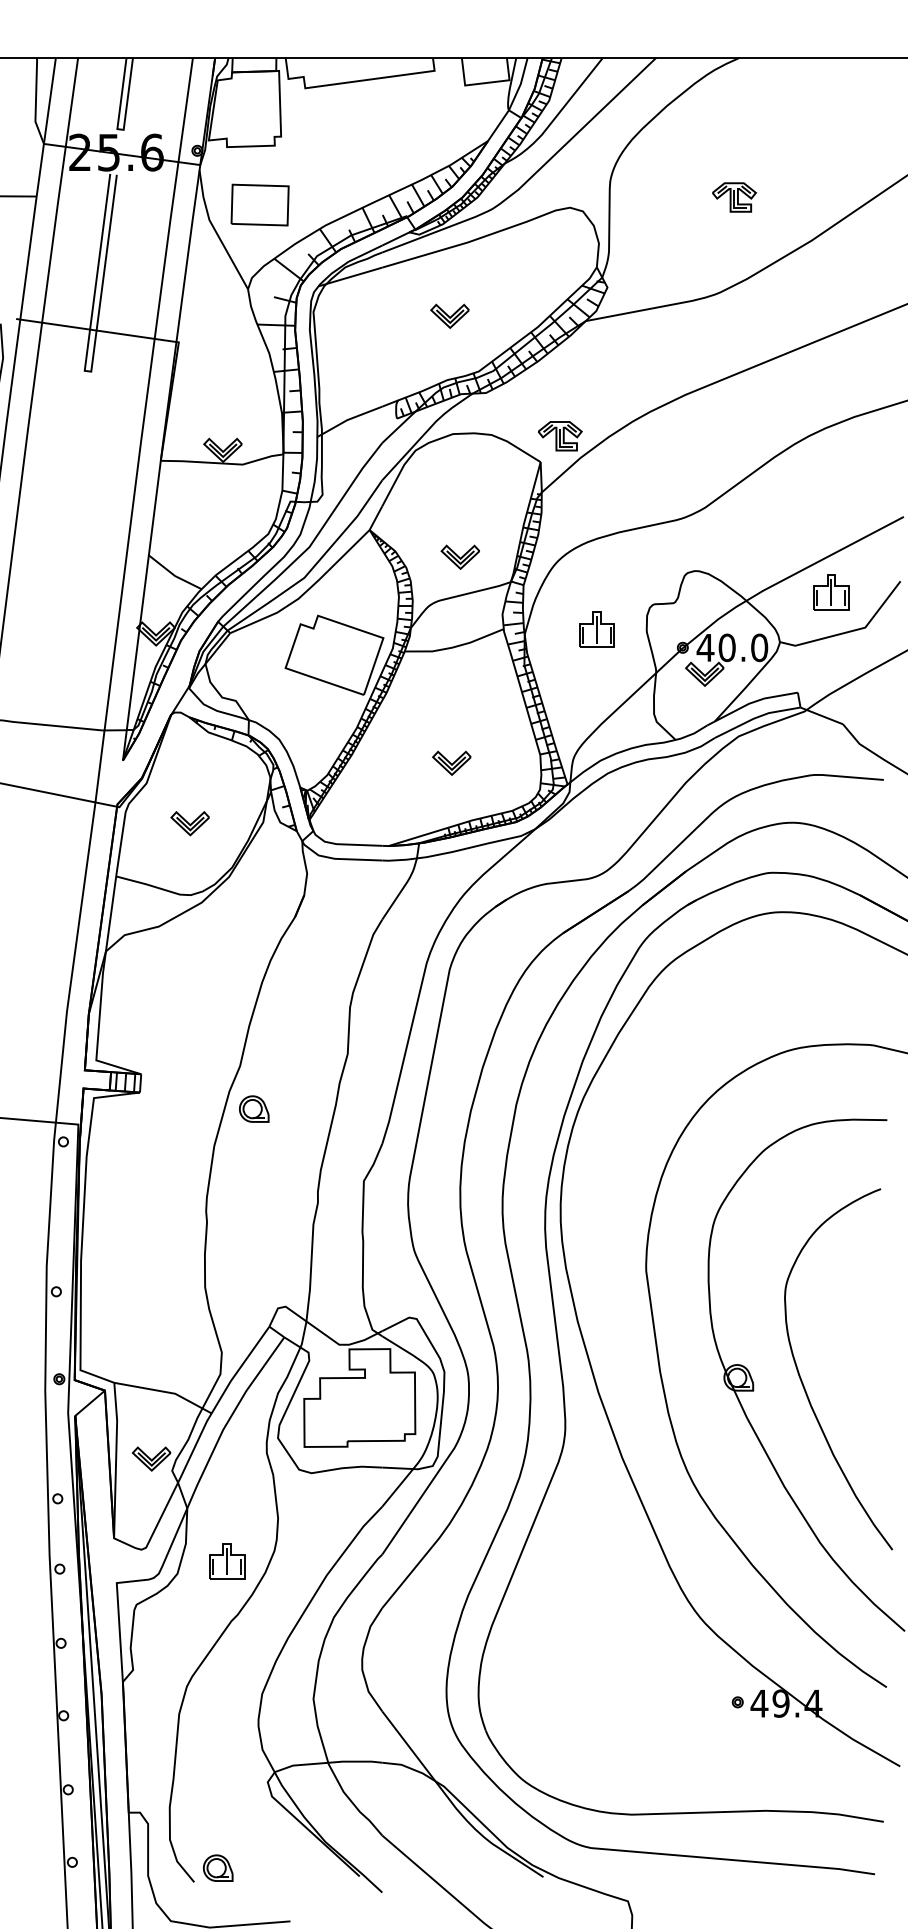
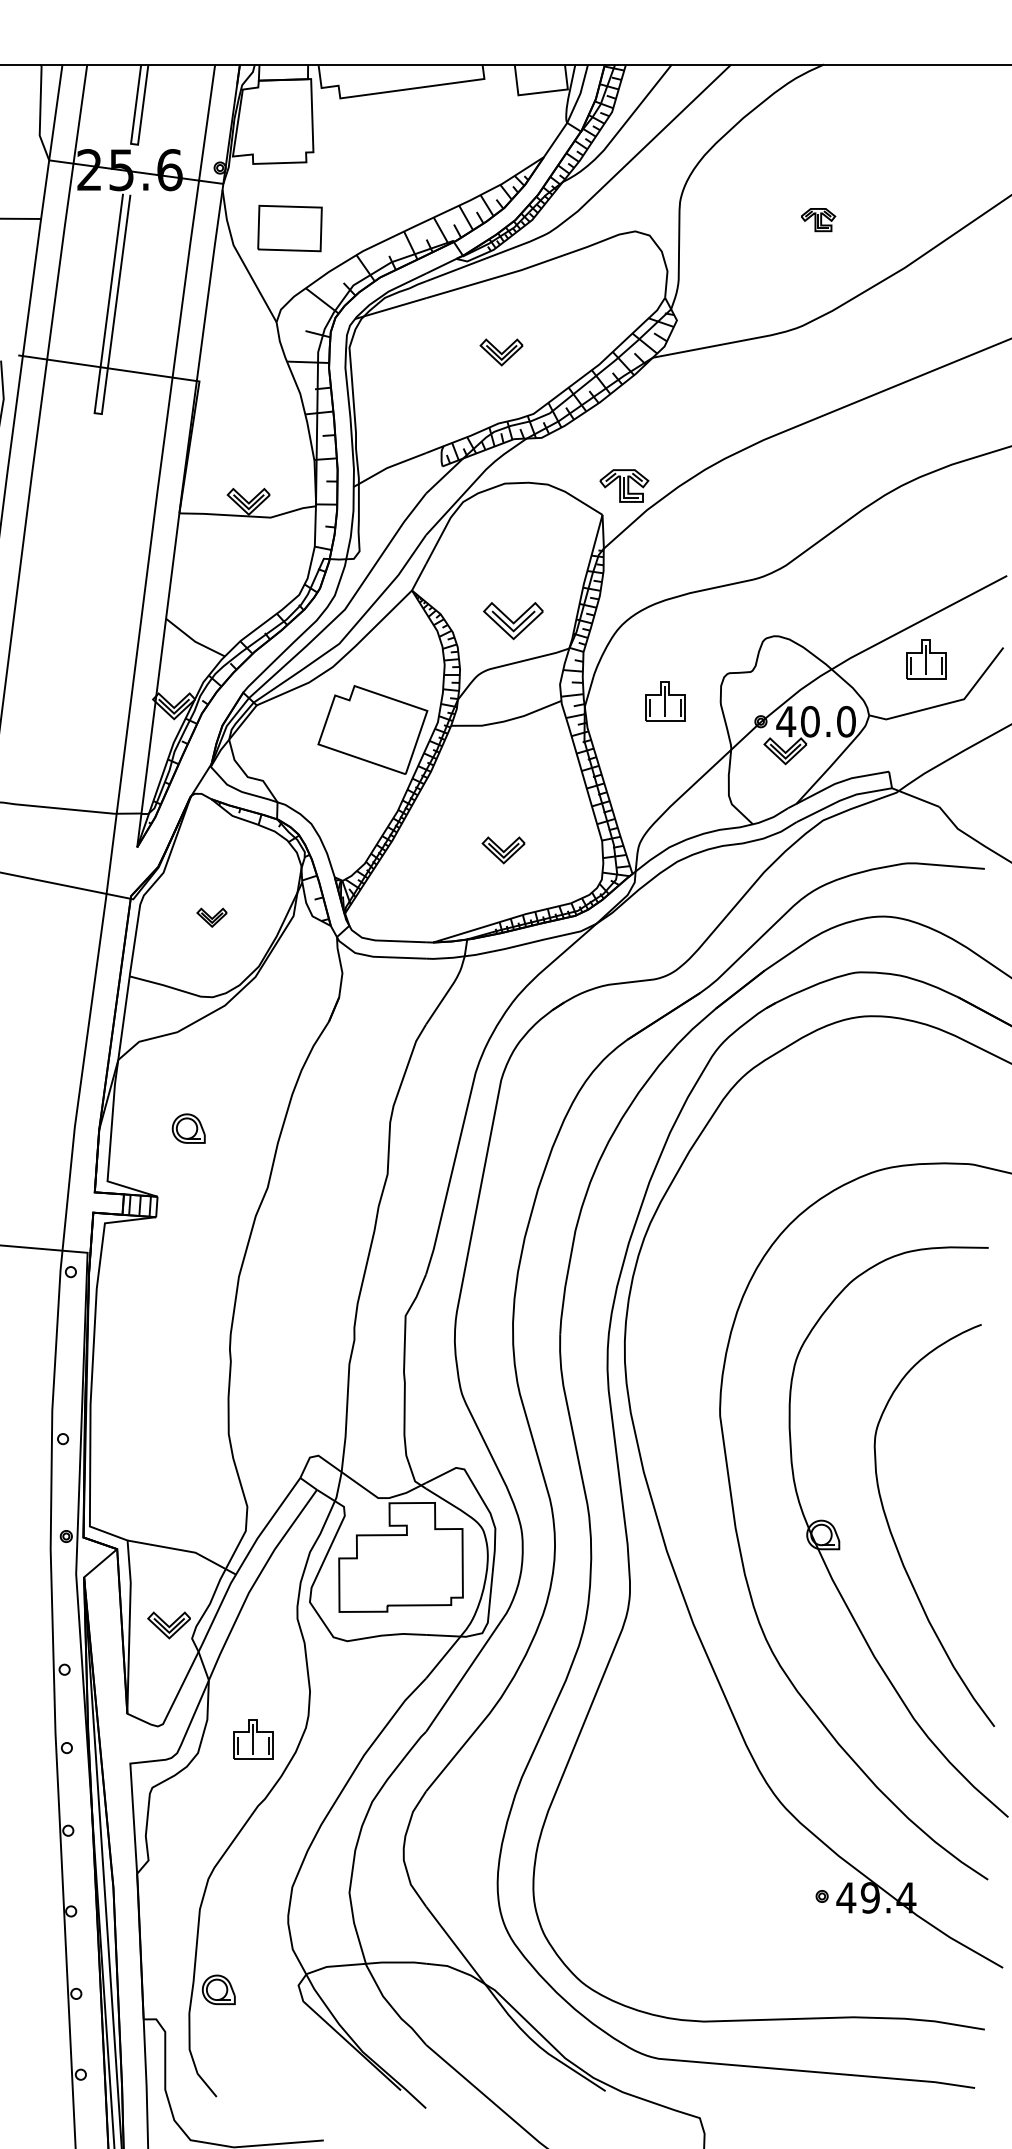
part: (734, 197) -> (818, 220), size x0.7
part: (459, 556) -> (512, 619), size x1.4
part: (189, 823) -> (211, 917), size x0.7
part: (254, 1108) -> (189, 1127), moved
part: (218, 1867) -> (219, 1989), moved

